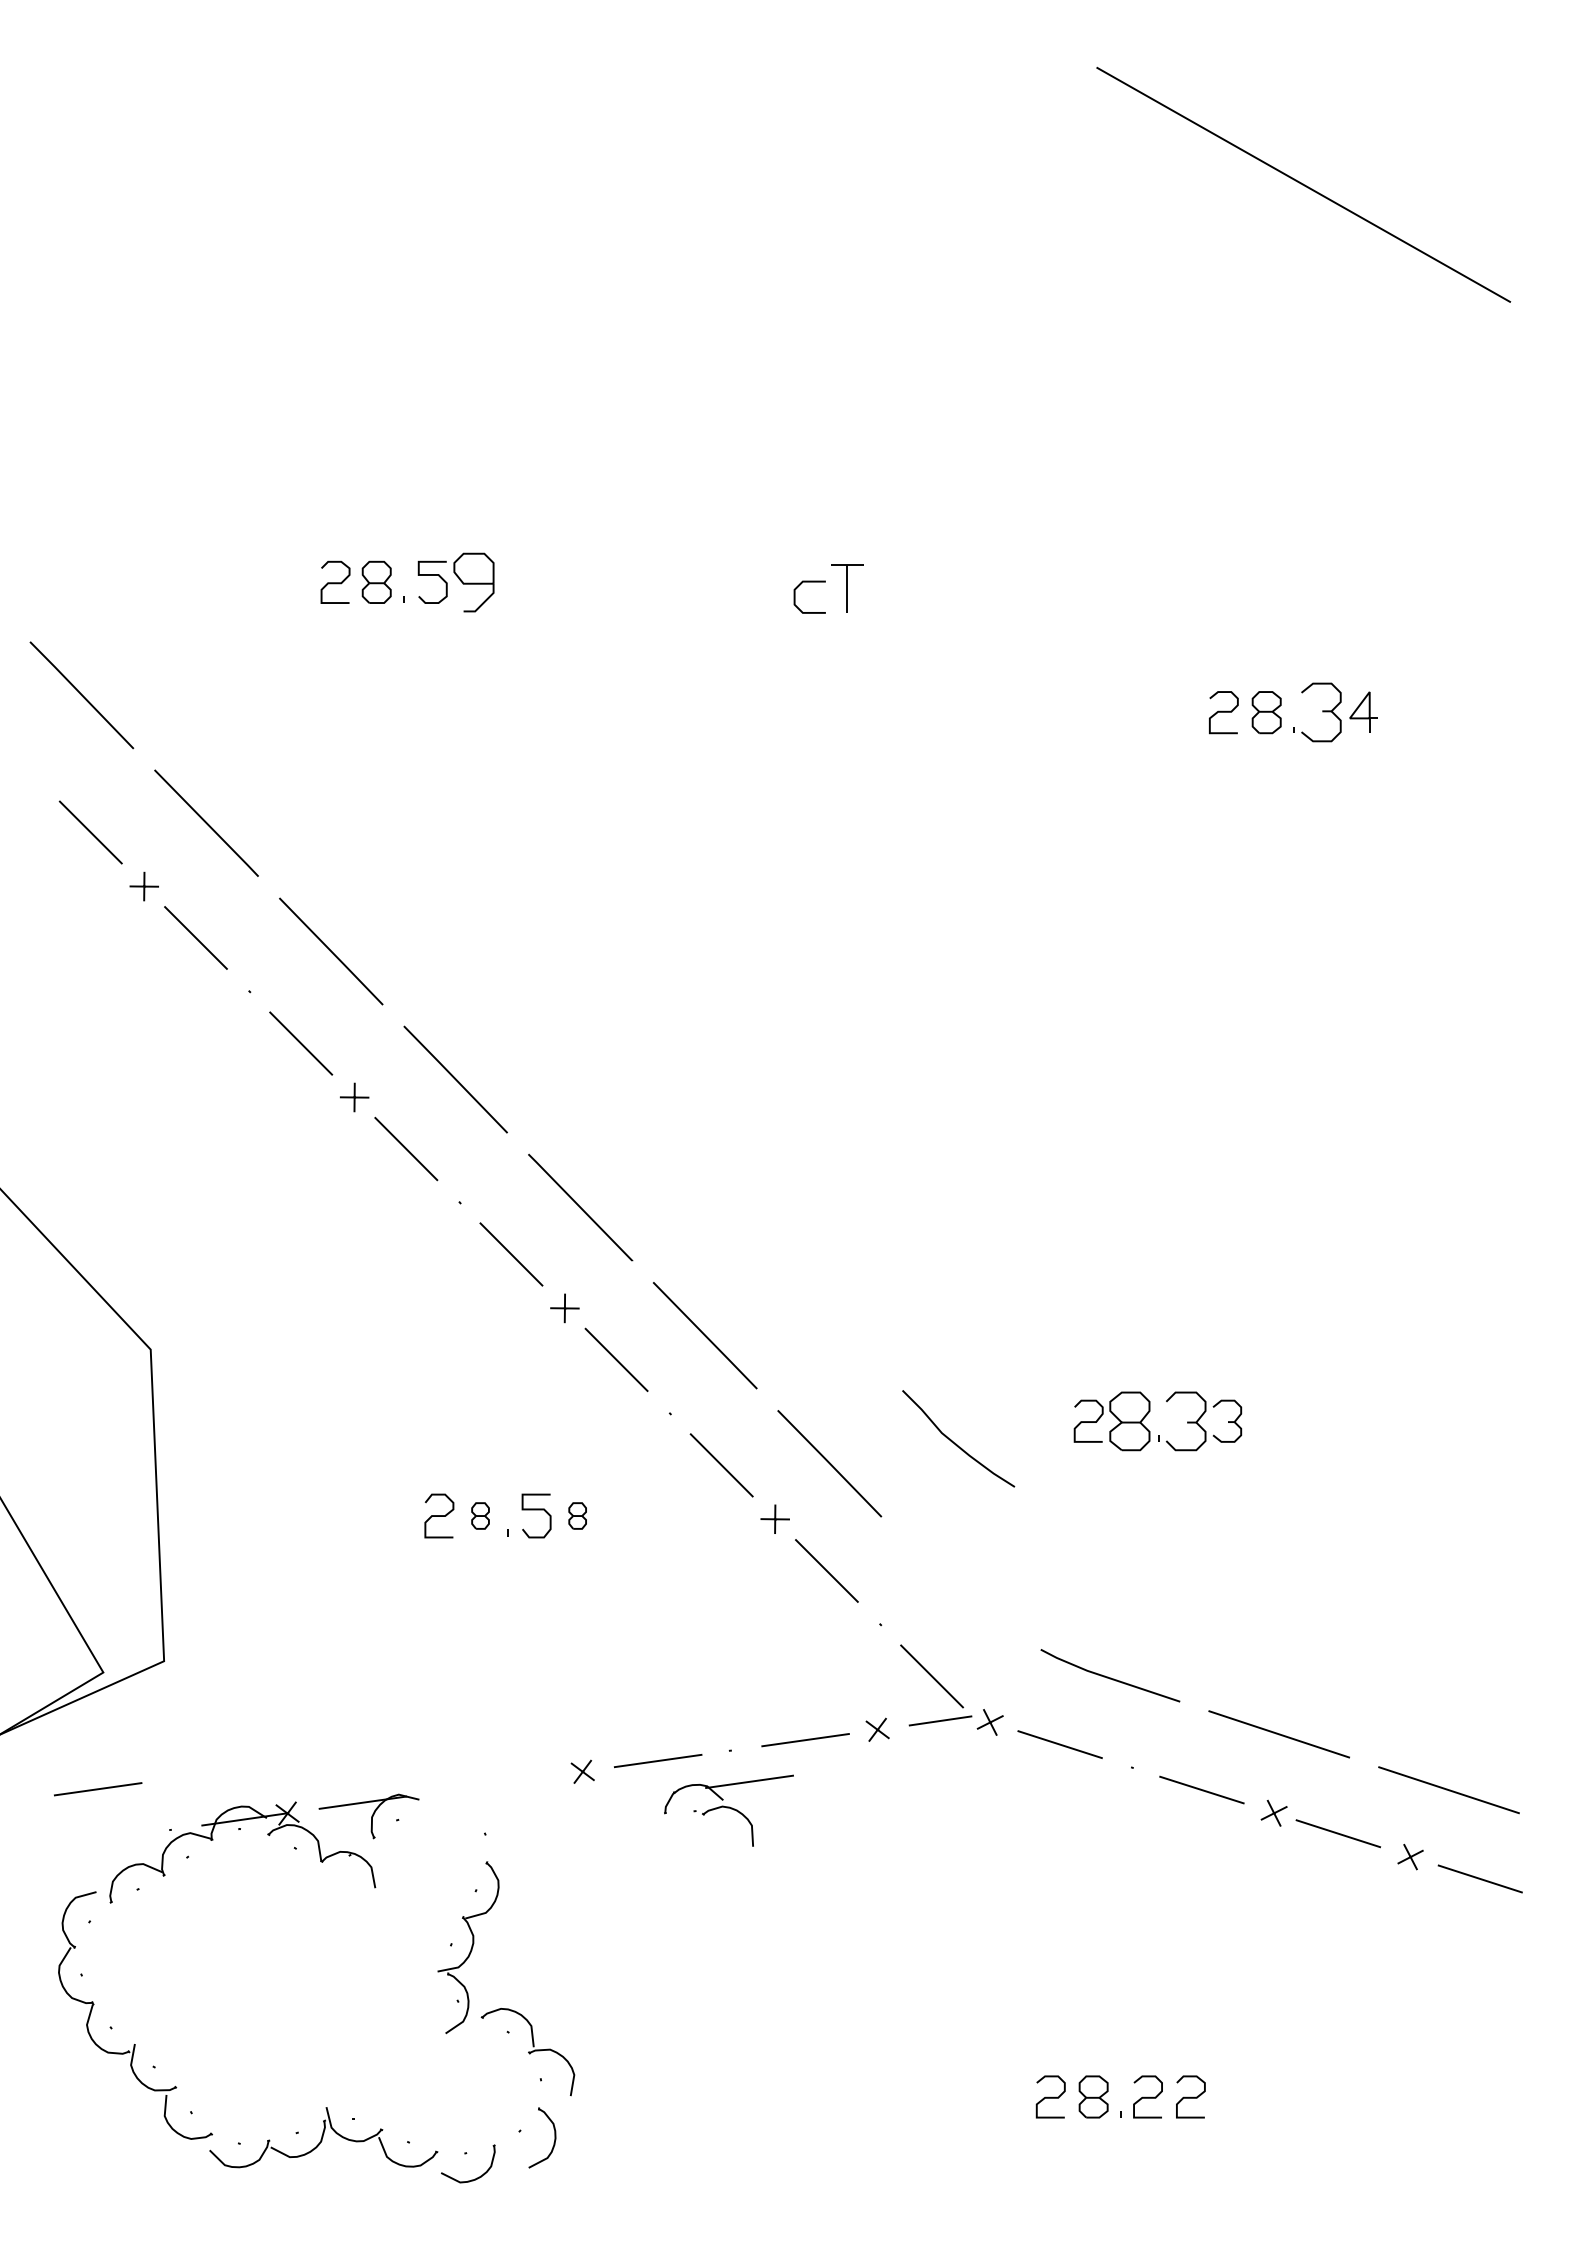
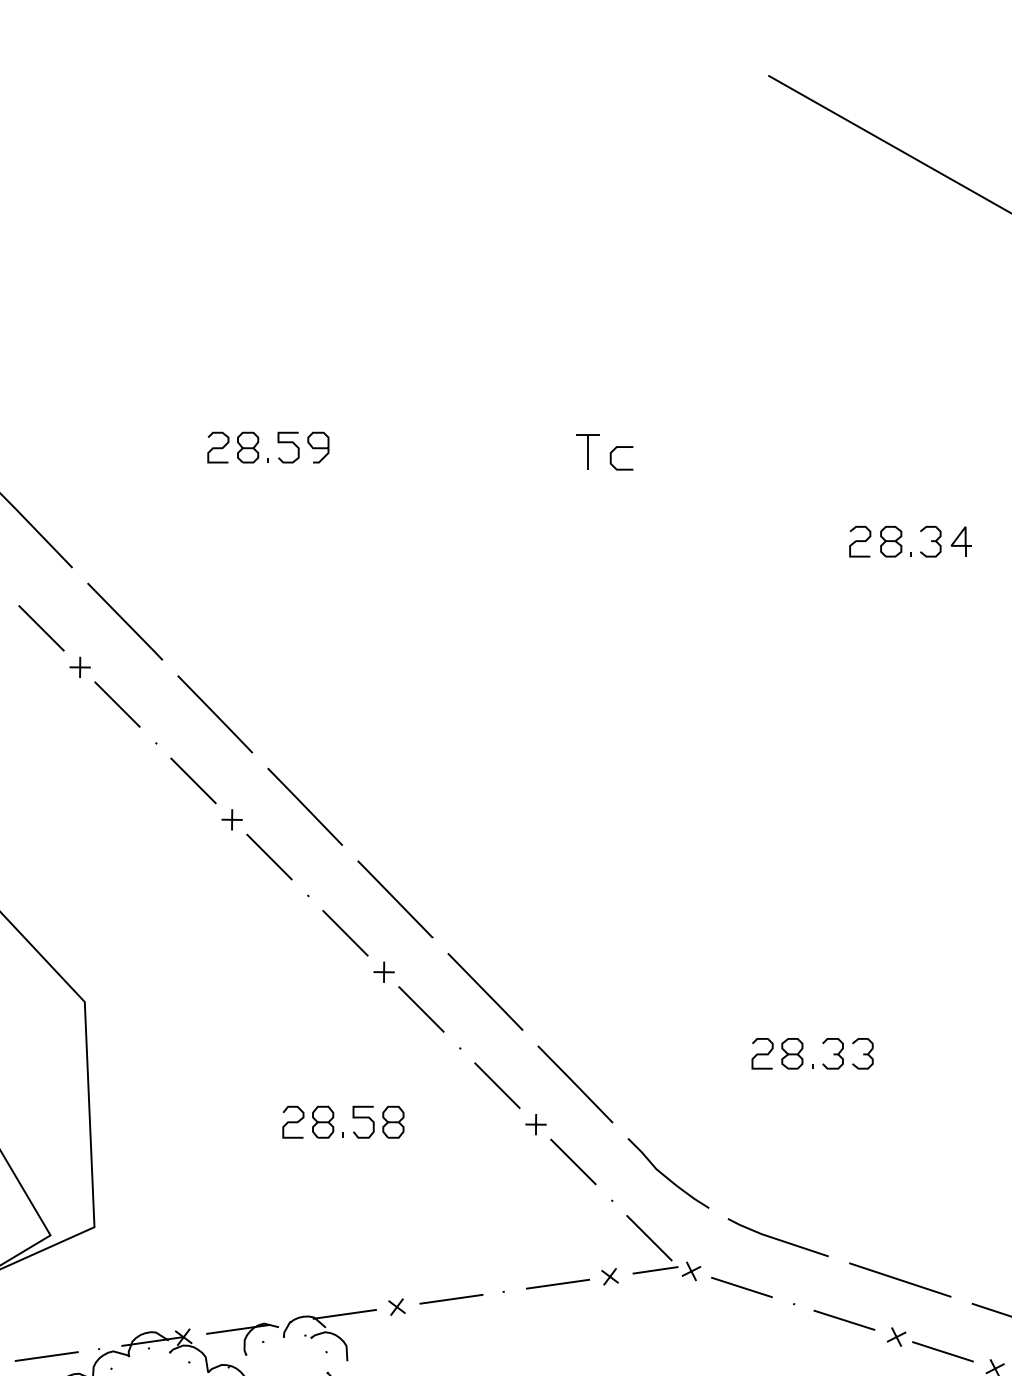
part: (473, 581) -> (318, 446), size x0.71
curve: (809, 582) -> (621, 447), moved
part: (1320, 712) -> (930, 541), size x0.71
part: (1129, 1420) -> (792, 1053), size x0.71
part: (1185, 1420) -> (832, 1053), size x0.71
curve: (956, 1443) -> (667, 1176), moved
part: (480, 1515) -> (323, 1121), size x1.67
part: (577, 1515) -> (393, 1121), size x1.67
line: (98, 1789) -> (47, 1356), moved
part: (728, 1810) -> (329, 1335), moved

